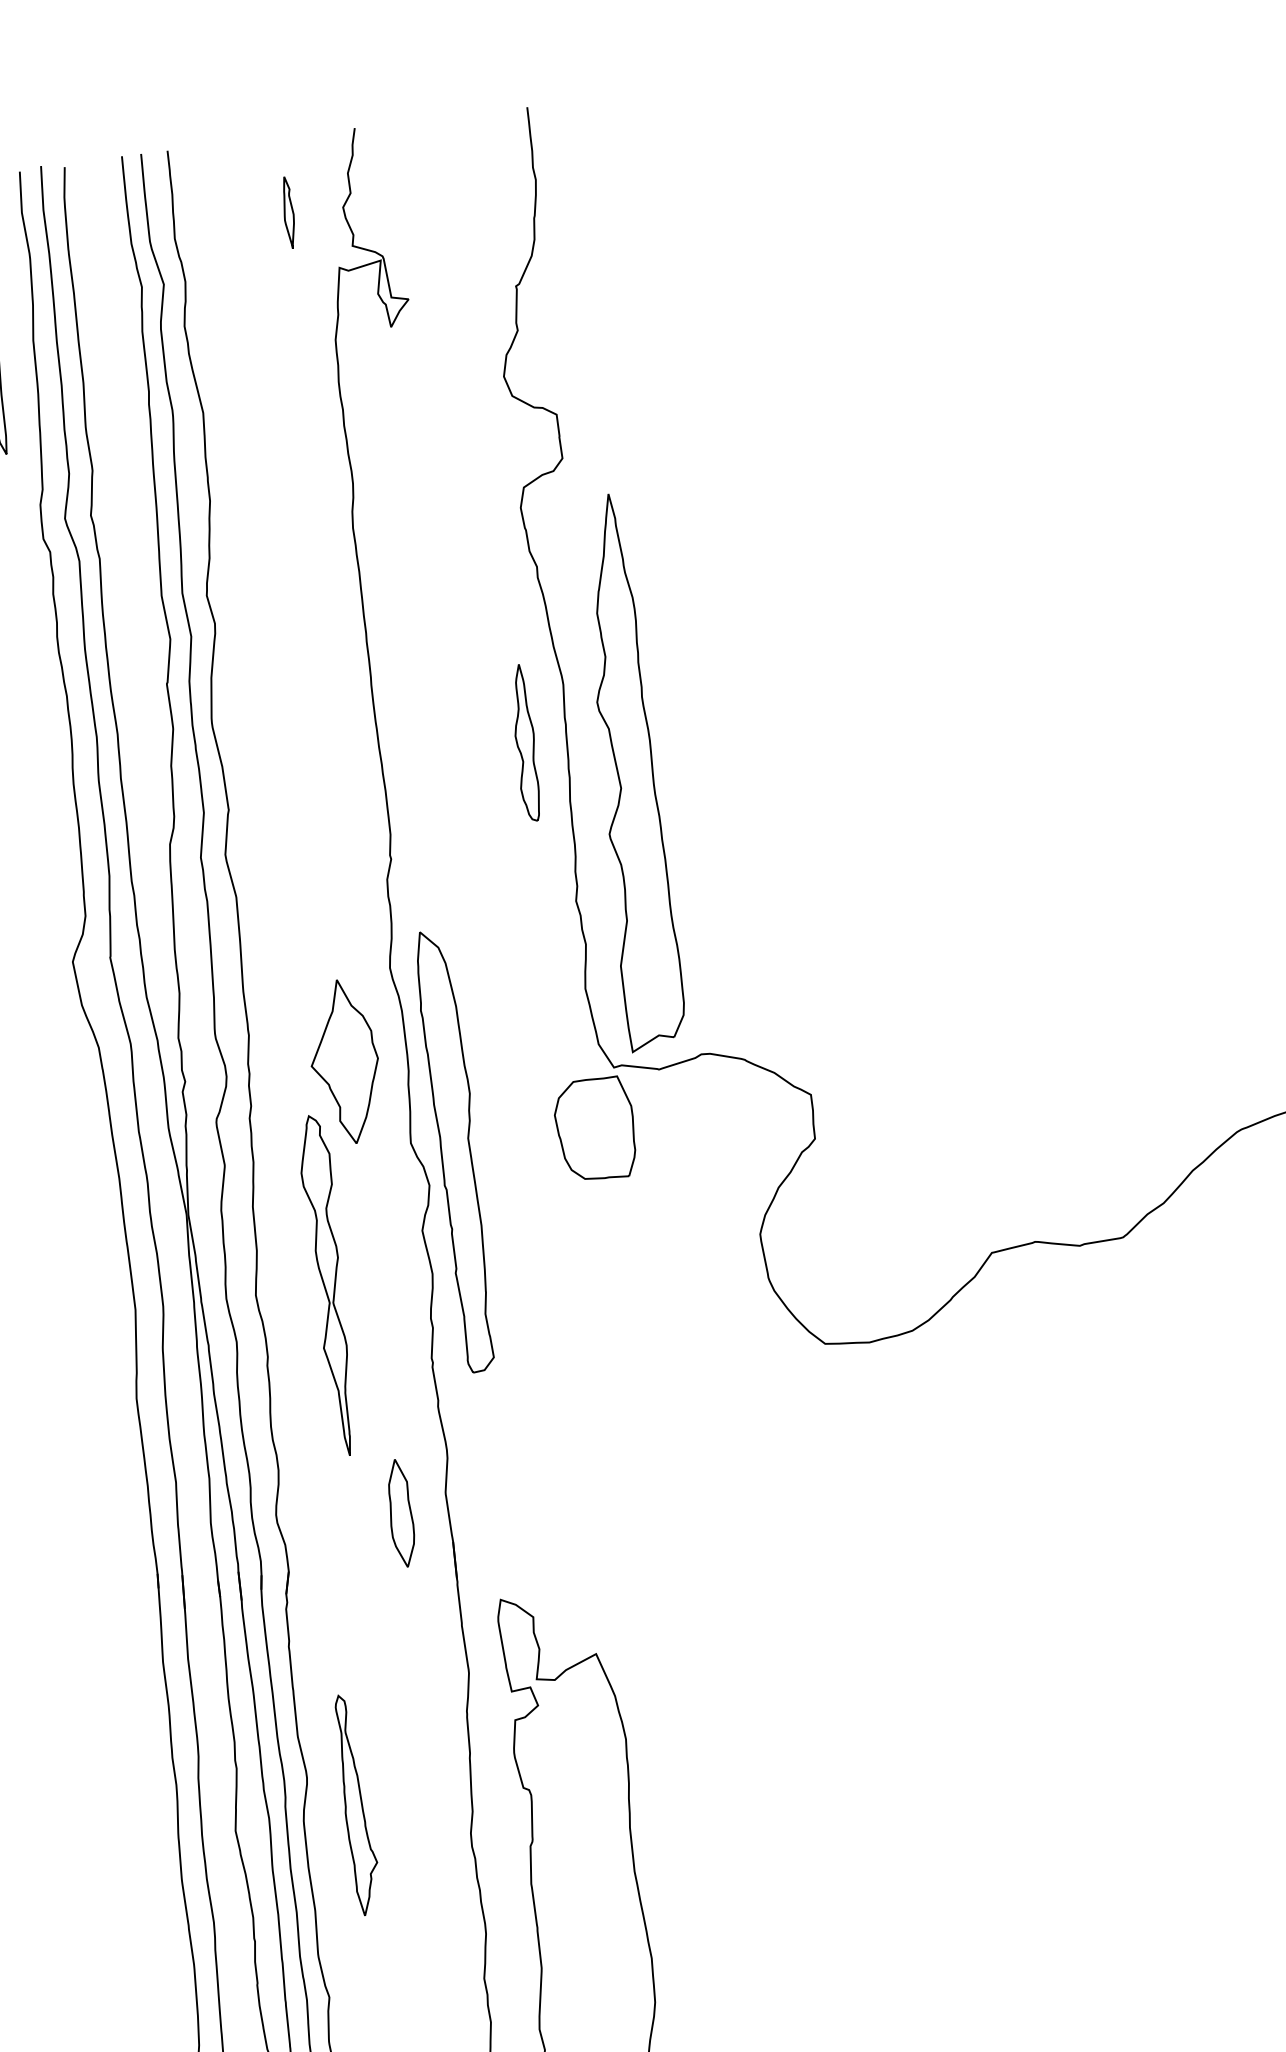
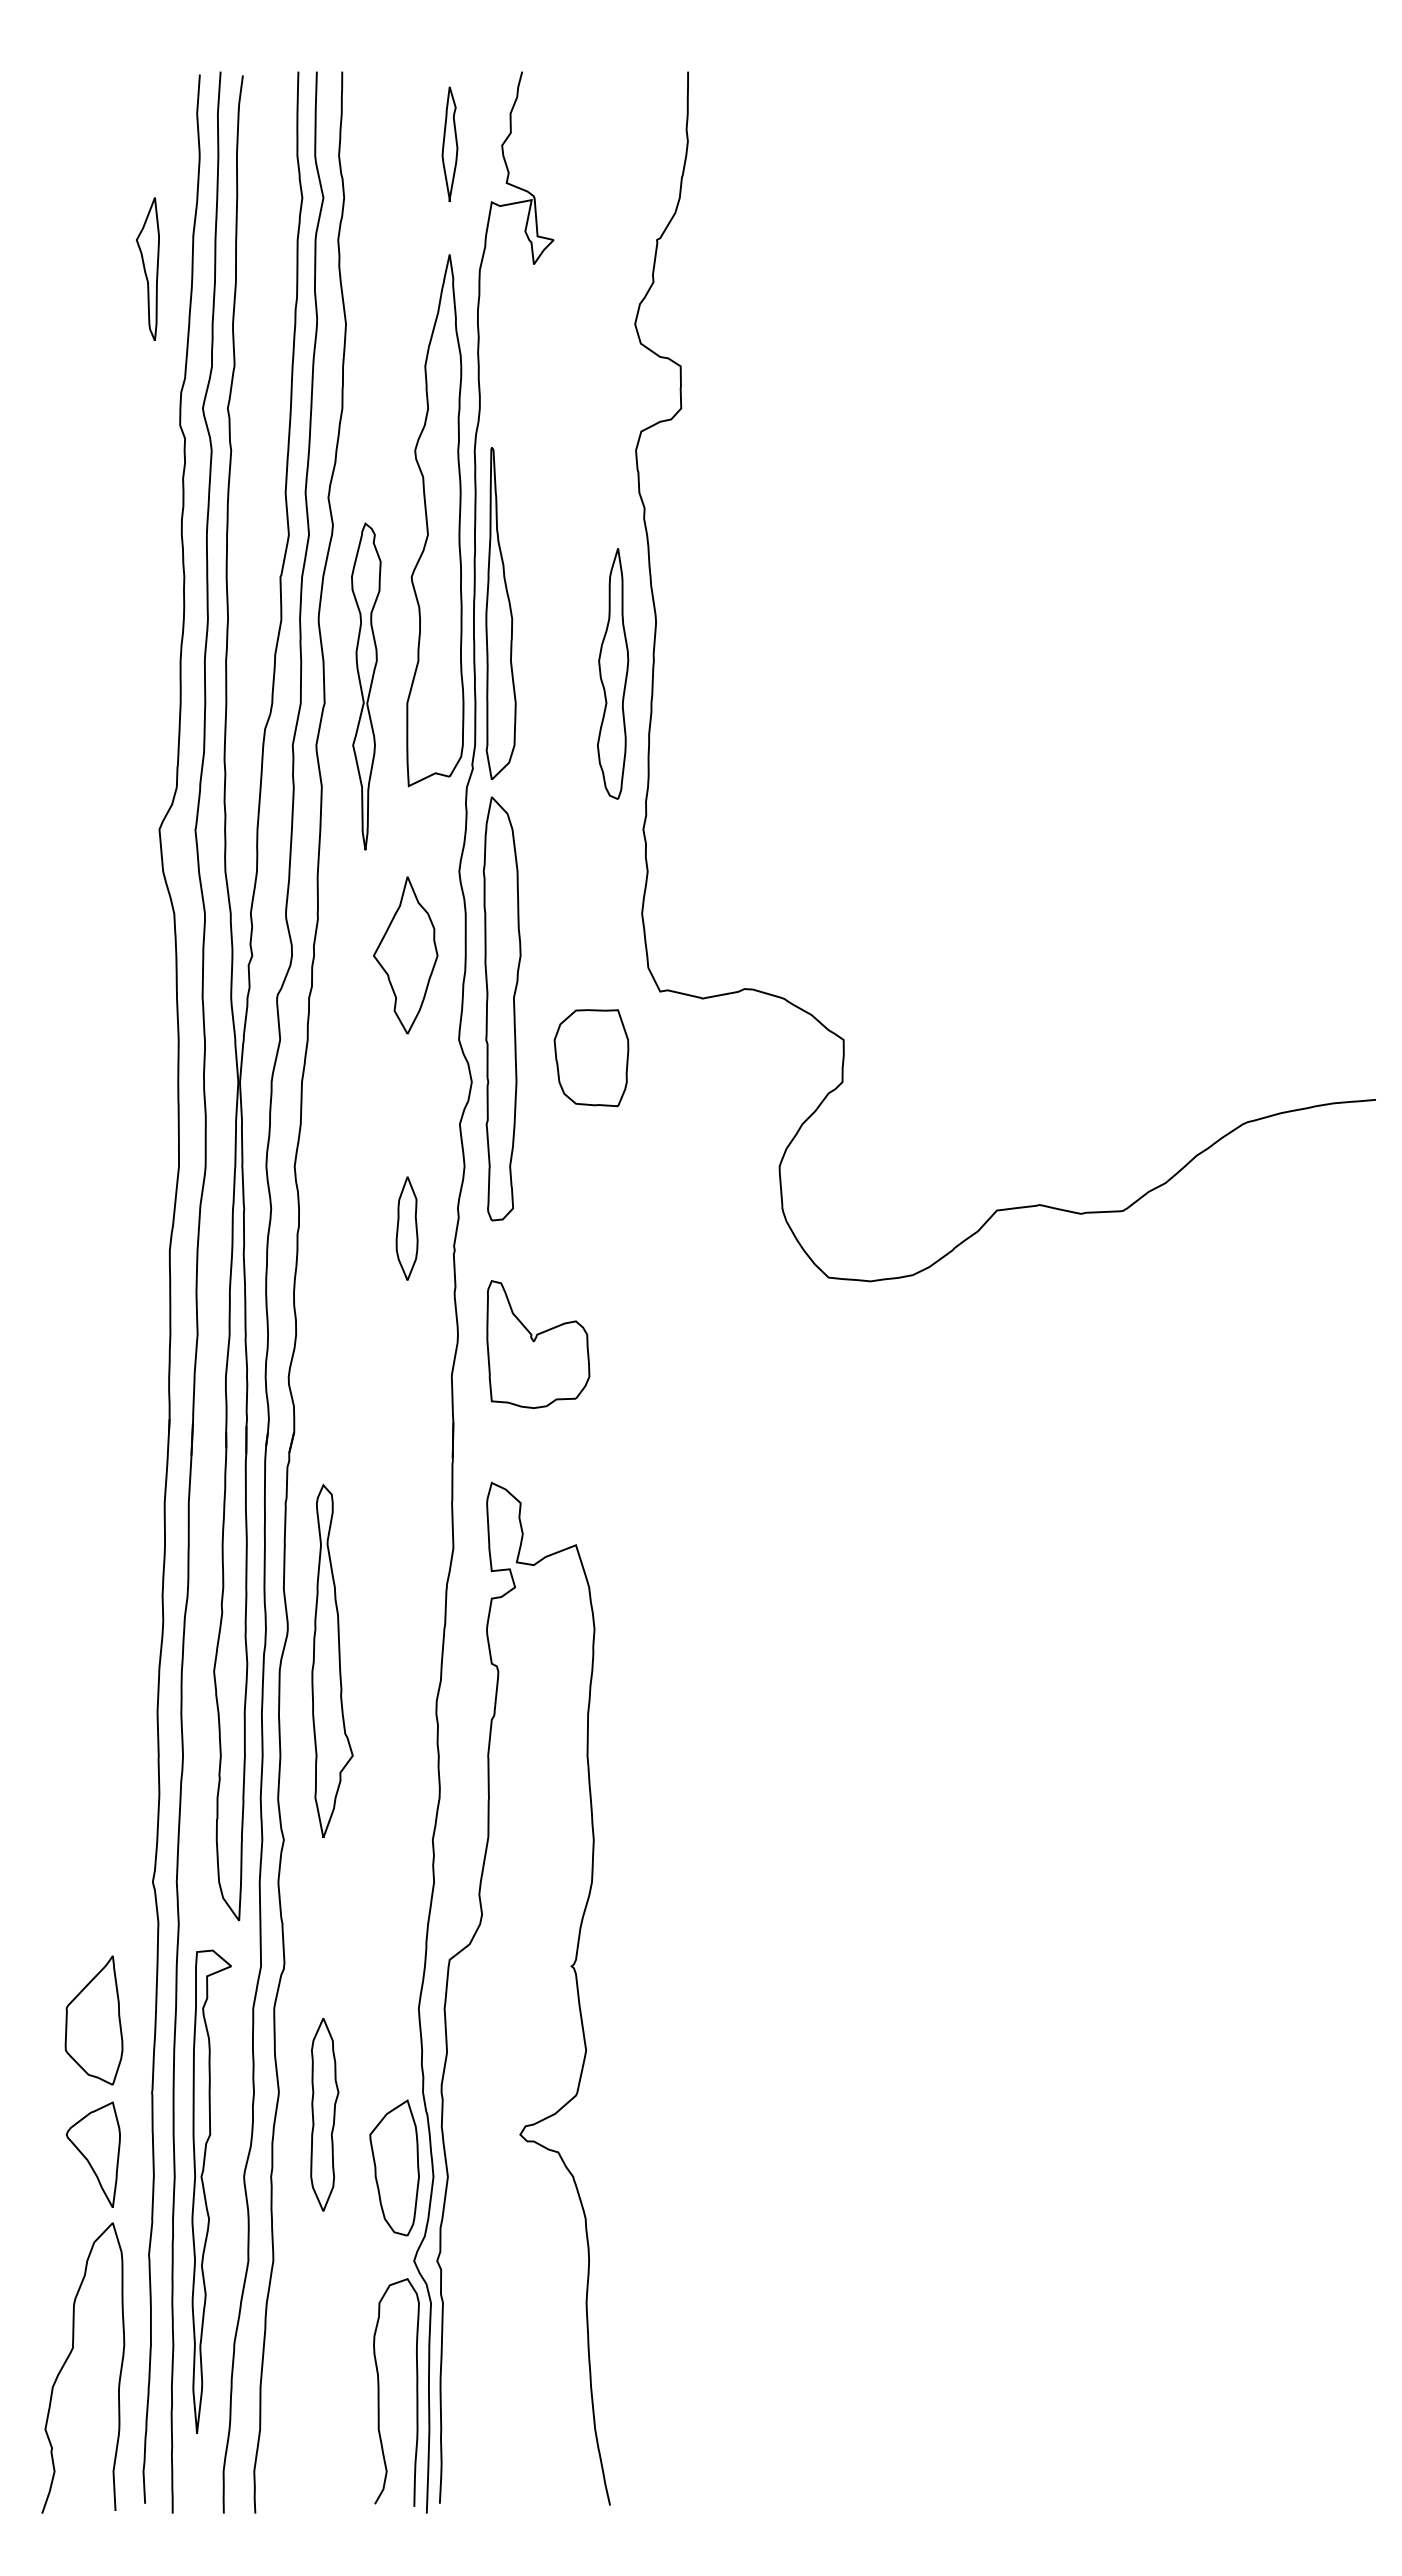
part: (288, 211) -> (449, 143), size x1.67
part: (400, 694) -> (500, 613), added
part: (525, 742) -> (613, 673), size x1.67
part: (627, 772) -> (435, 520), moved
part: (595, 1129) -> (591, 1058), moved
part: (456, 1150) -> (501, 1008), moved
part: (330, 1285) -> (366, 686), moved
part: (531, 1449) -> (538, 1344), added
part: (400, 1513) -> (406, 1228), moved
part: (357, 1804) -> (332, 1660), size x1.67

